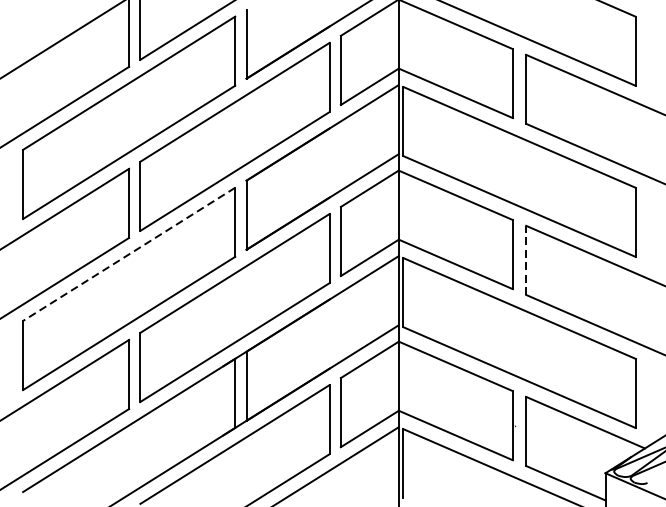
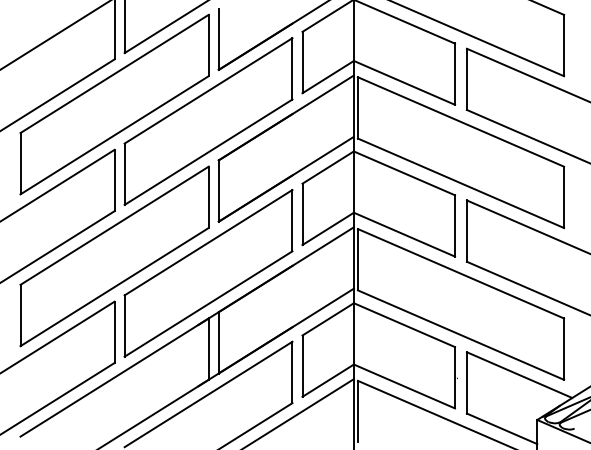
line: (129, 255) -> (114, 226), dashed -> solid
line: (525, 260) -> (466, 231), dashed -> solid

